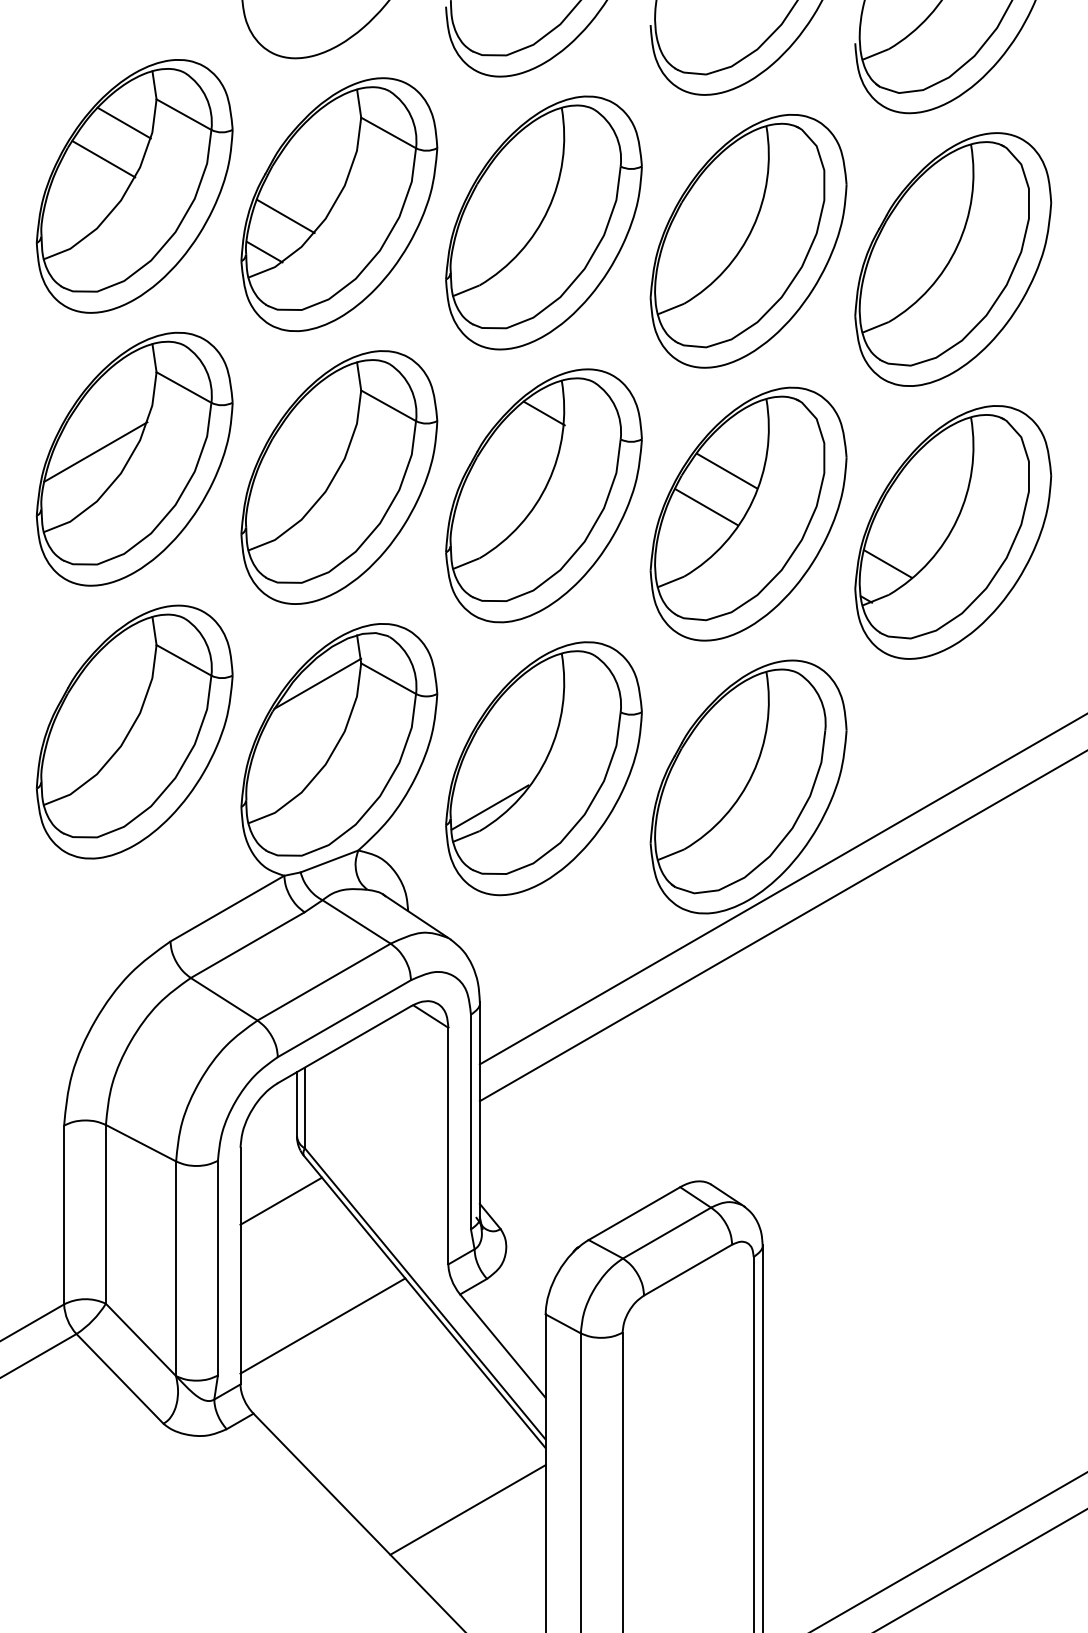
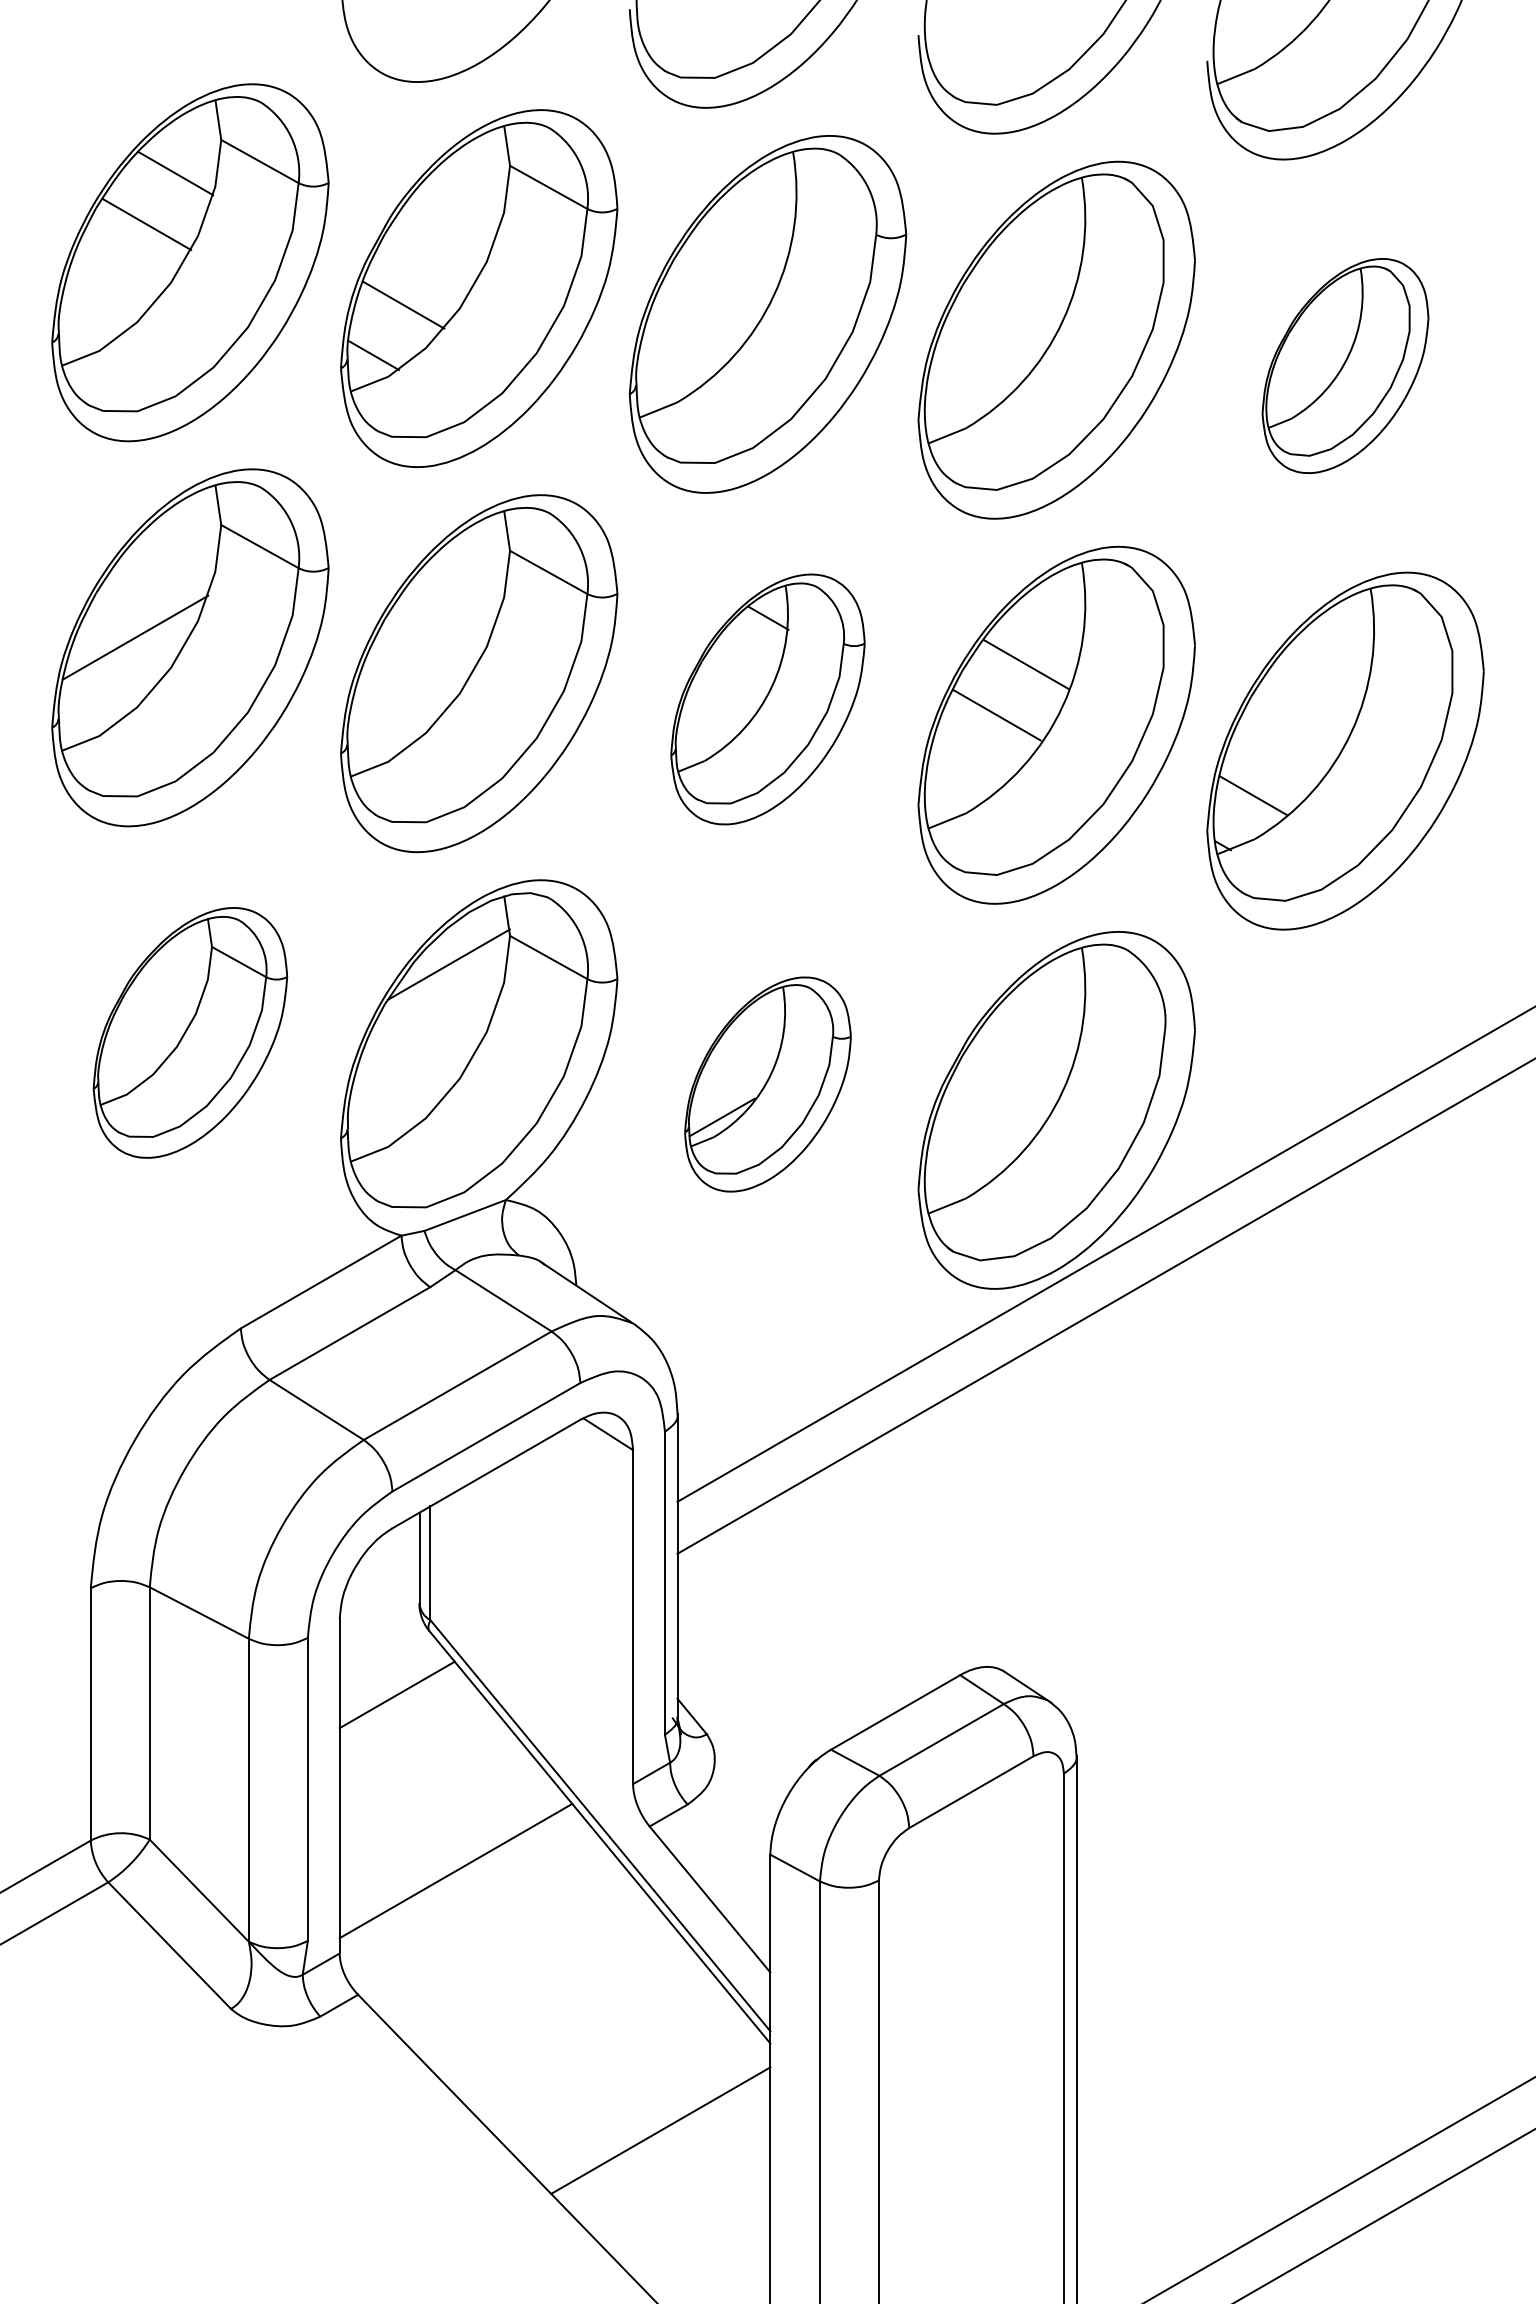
part: (953, 259) -> (1345, 365), size x0.6
part: (543, 495) -> (767, 699), size x0.7
part: (134, 731) -> (190, 1032), size x0.7
part: (543, 768) -> (767, 1084), size x0.6

